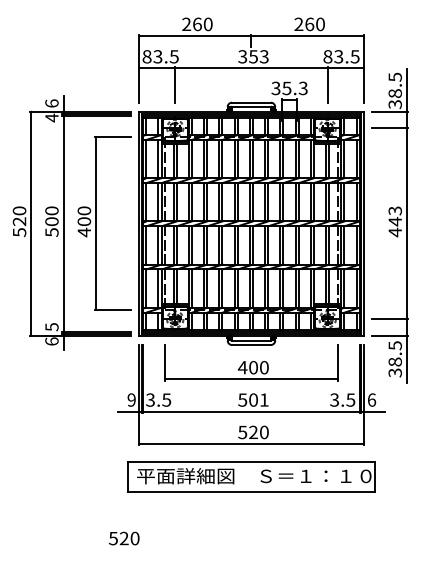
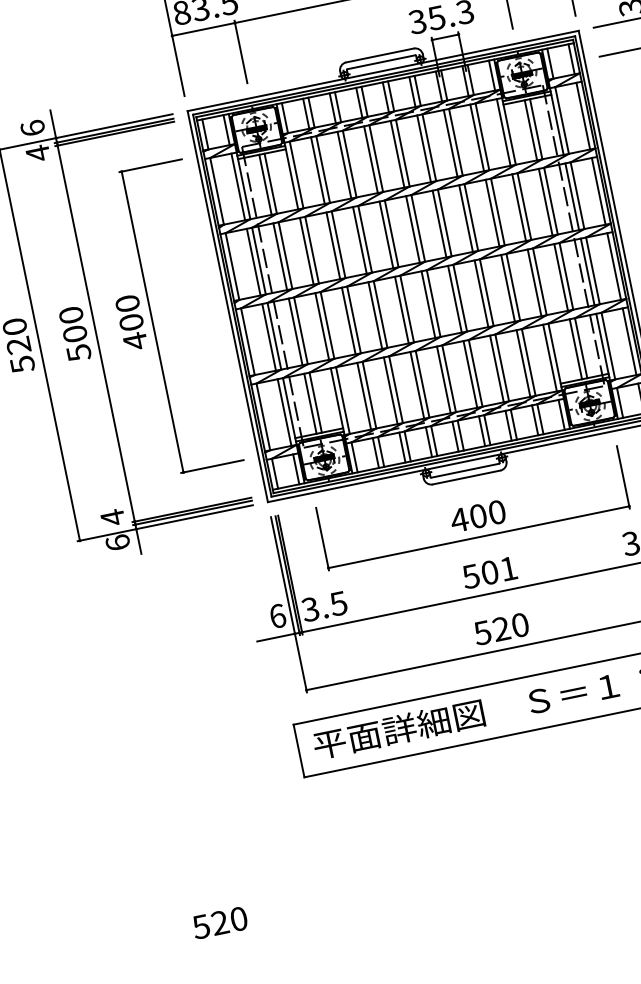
text: (51, 326) -> (111, 516), 5 -> 4
text: (131, 399) -> (277, 615), 9 -> 6
text: (124, 538) -> (220, 922), moved

